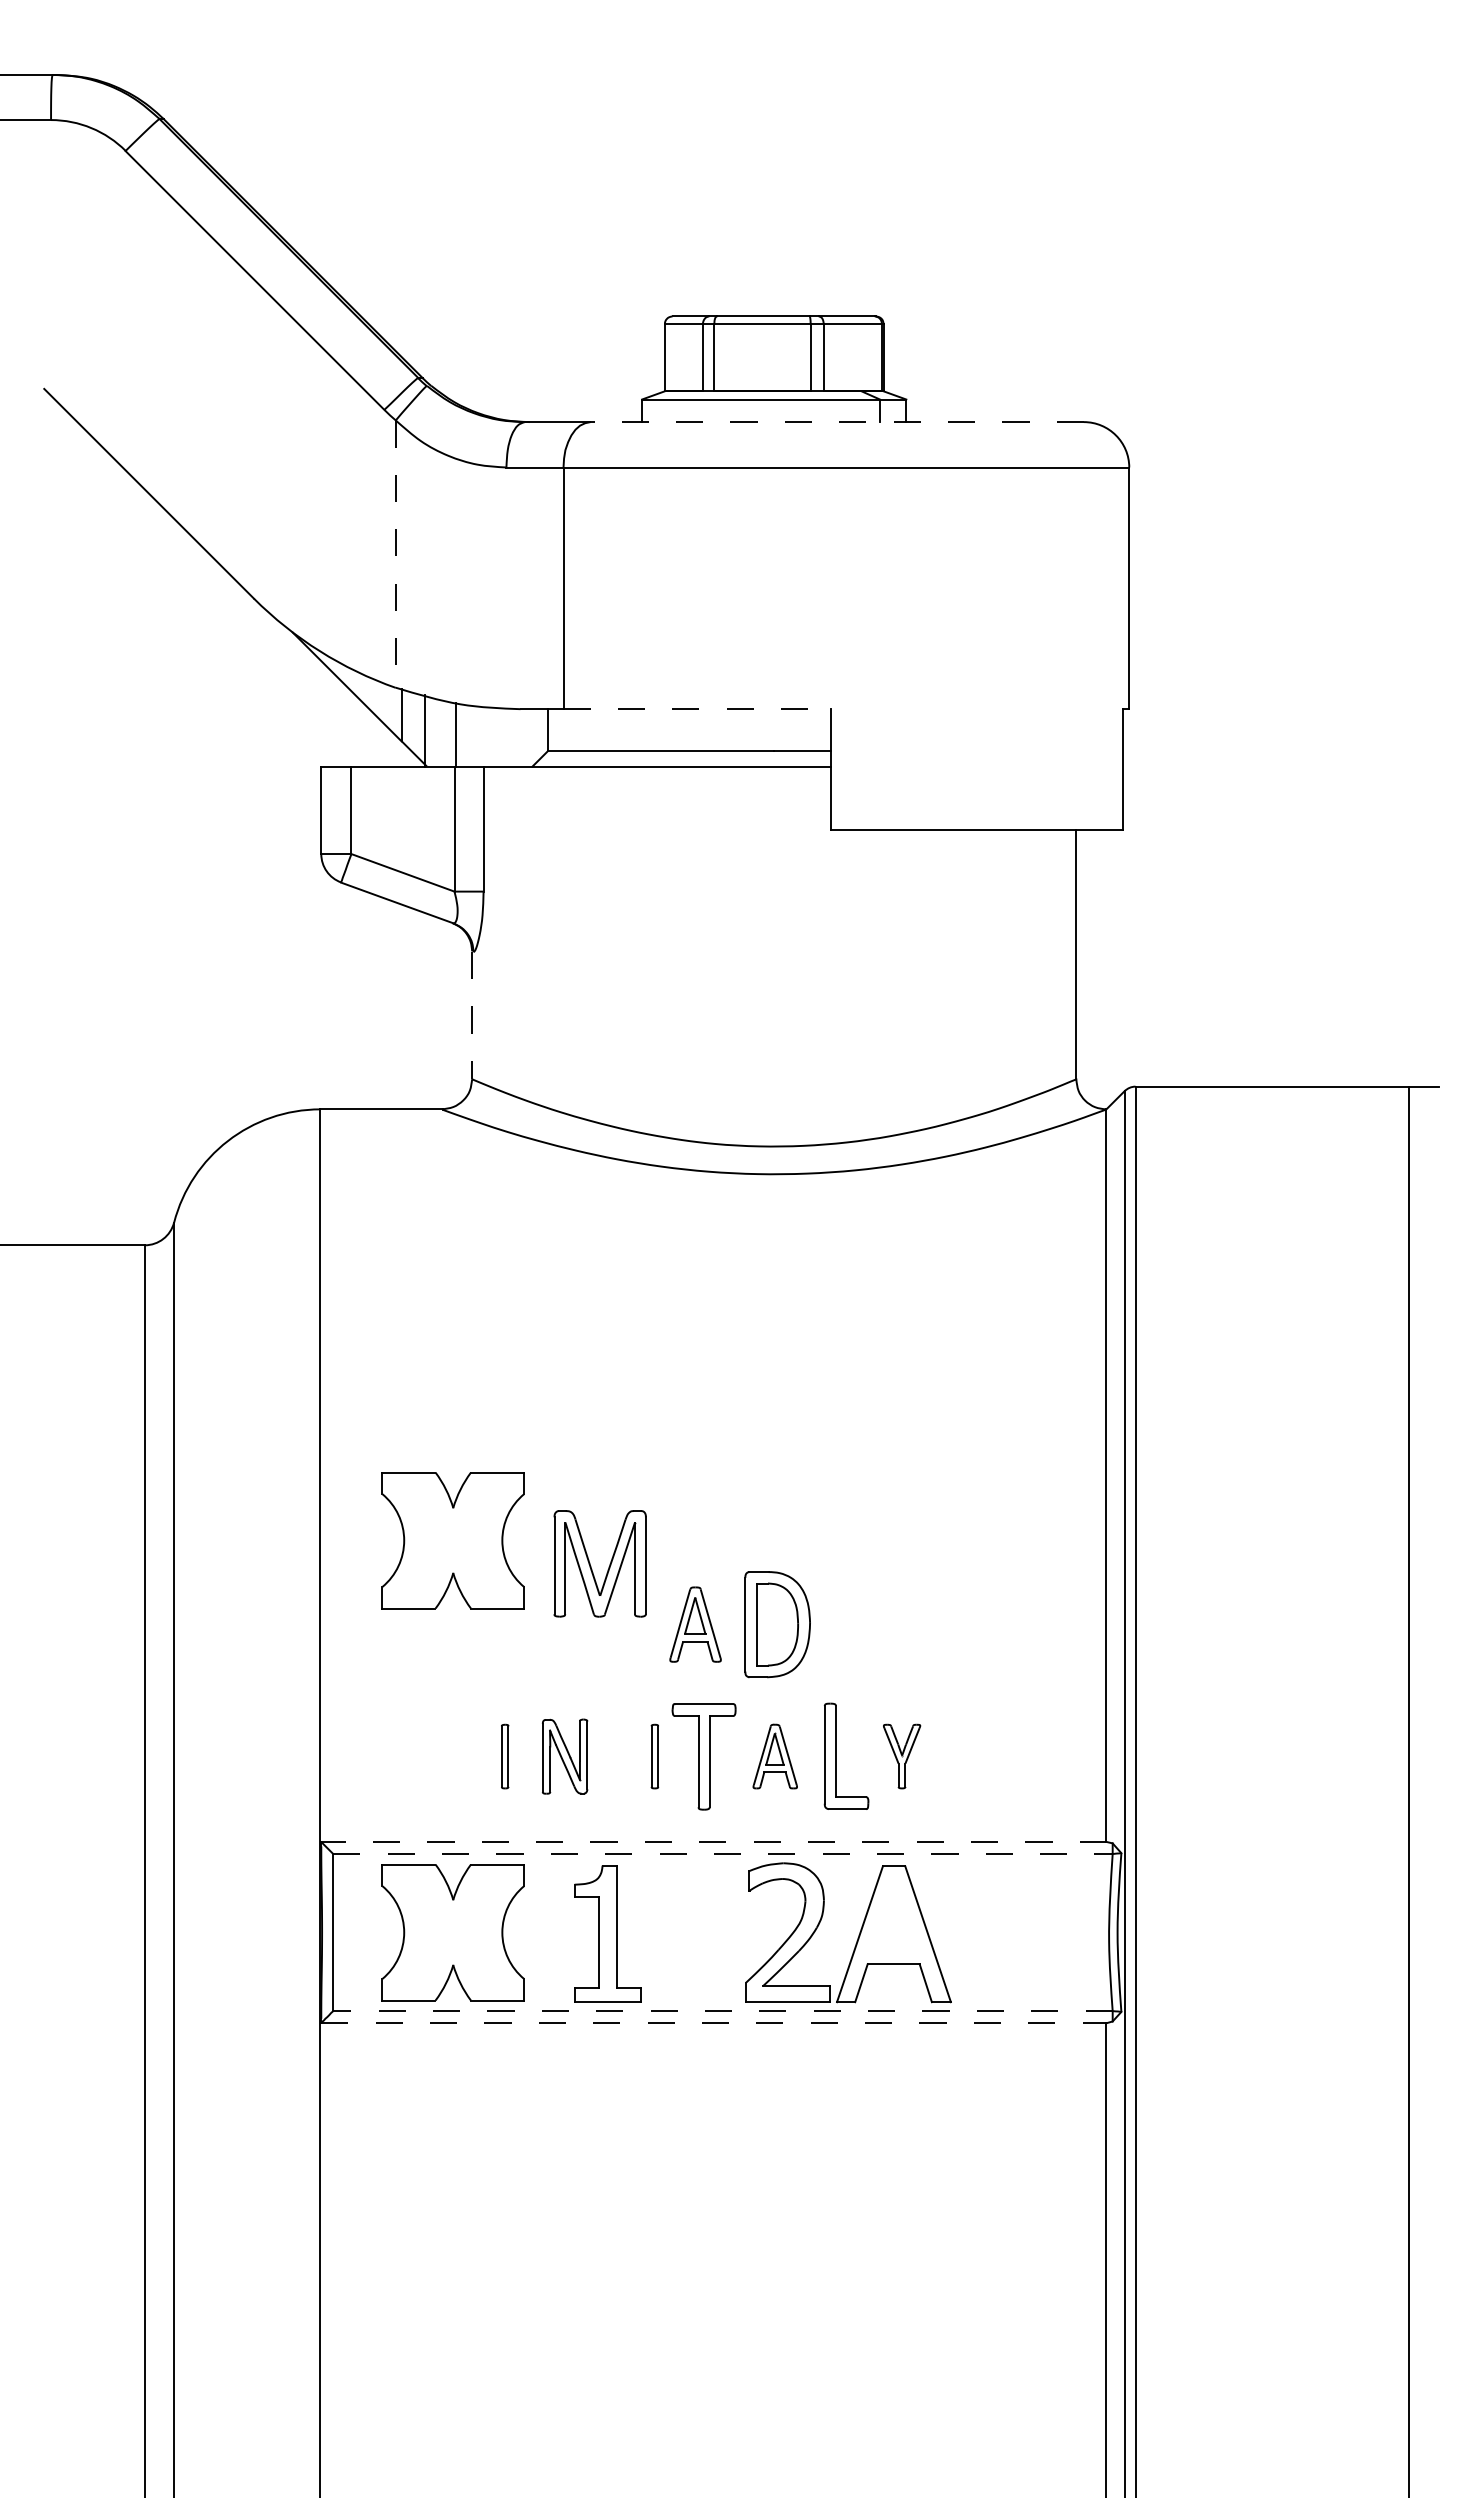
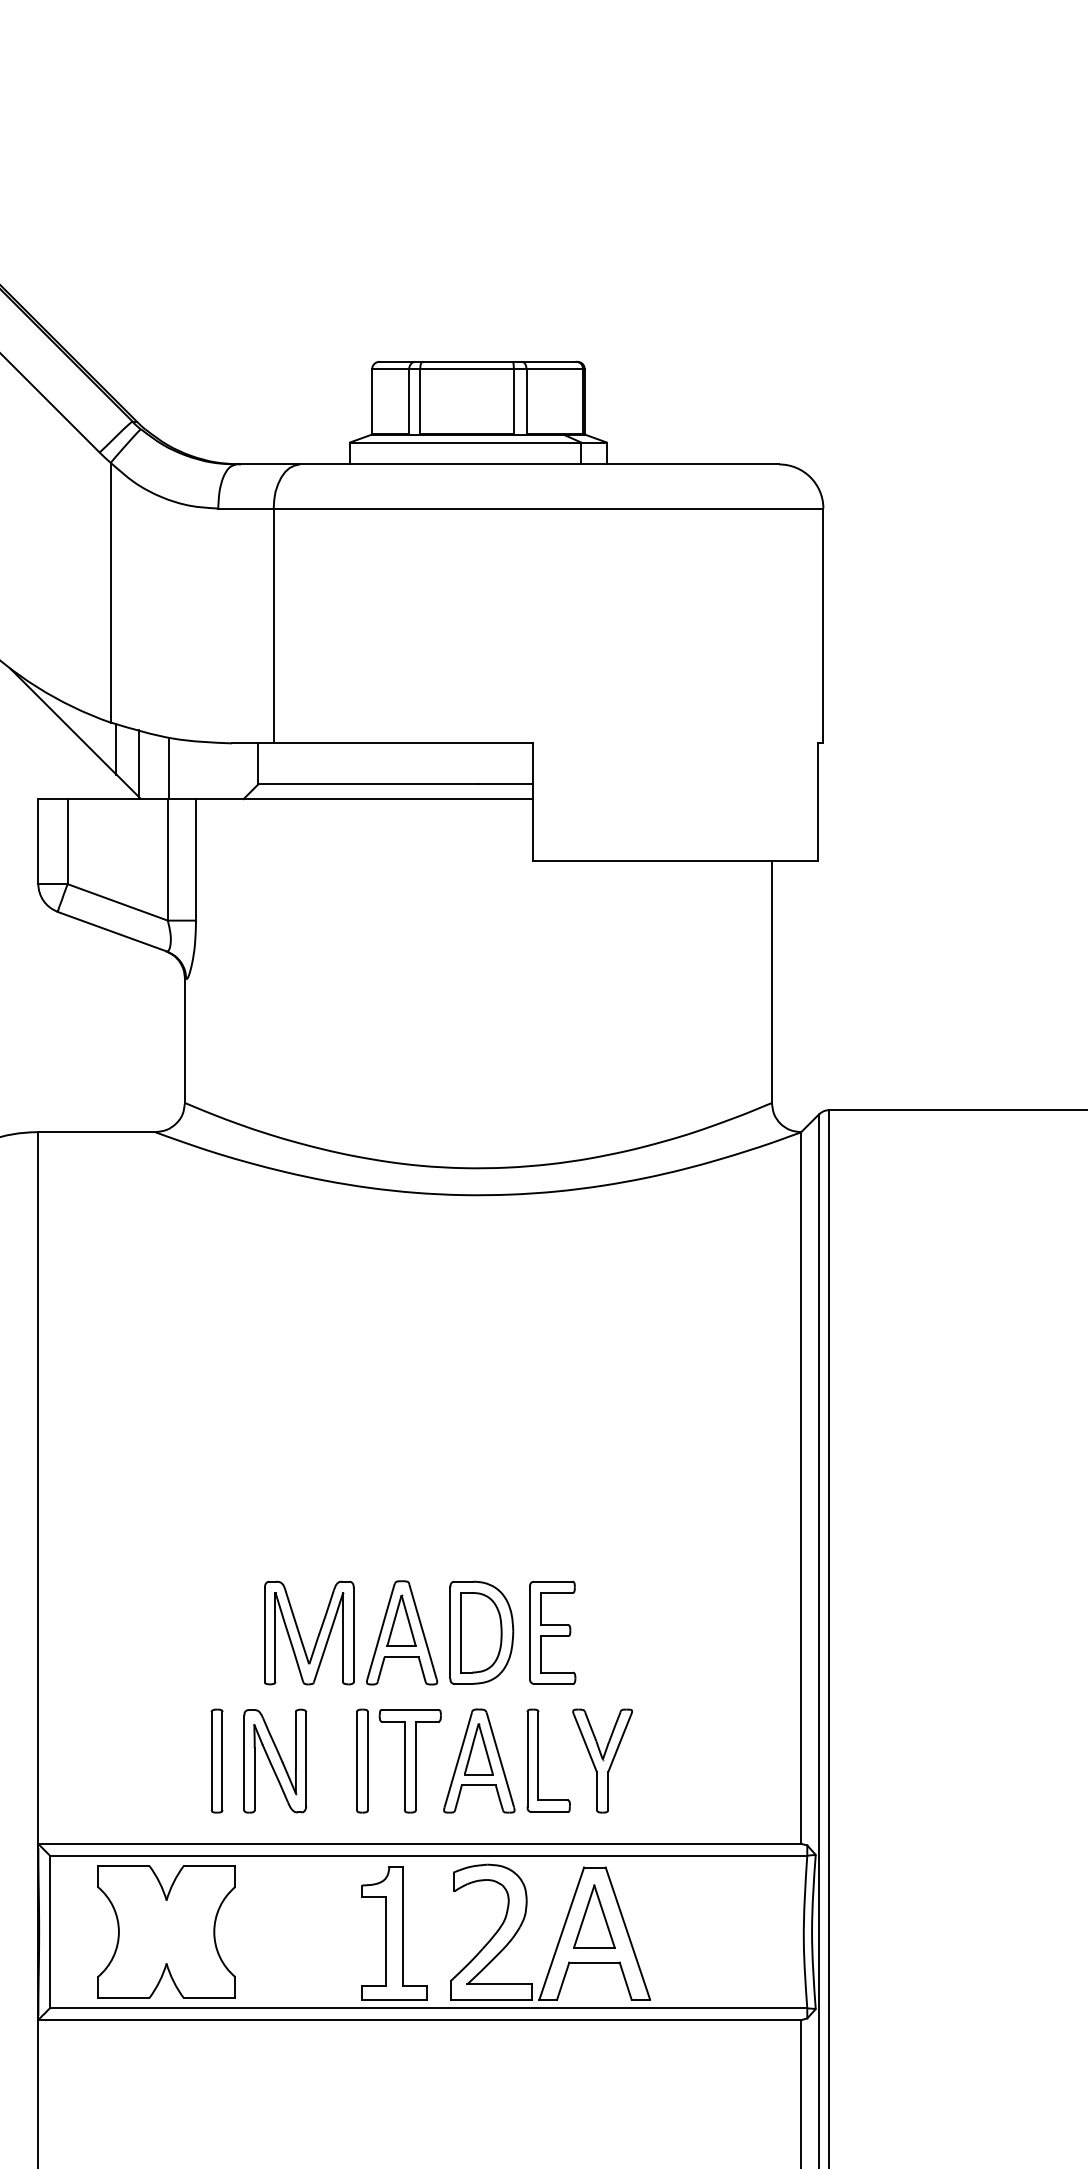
line: (837, 422) -> (539, 464), dashed -> solid
line: (395, 554) -> (110, 593), dashed -> solid
line: (697, 709) -> (403, 743), dashed -> solid
line: (472, 1015) -> (185, 1040), dashed -> solid
part: (452, 1540) -> (165, 1551), removed
part: (591, 1566) -> (300, 1635), moved
part: (695, 1624) -> (401, 1632), size x1.43
part: (850, 1624) -> (552, 1632), added
part: (504, 1756) -> (216, 1760), size x1.67
part: (564, 1756) -> (274, 1760), size x1.43
part: (654, 1756) -> (362, 1760), size x1.67
part: (775, 1756) -> (479, 1760), size x1.67
part: (901, 1756) -> (602, 1760), size x1.67
line: (714, 1842) -> (420, 1844), dashed -> solid
line: (722, 1854) -> (428, 1856), dashed -> solid
part: (893, 1916) -> (594, 1916), added
part: (607, 1933) -> (394, 1932), moved
line: (722, 2011) -> (428, 2008), dashed -> solid
line: (714, 2023) -> (420, 2020), dashed -> solid

